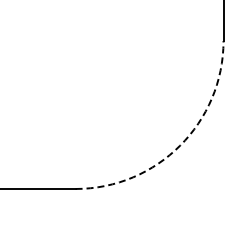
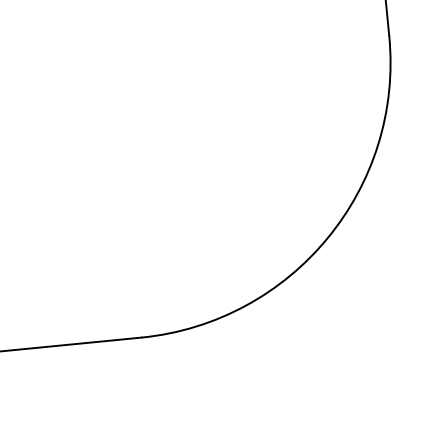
arc: (180, 145) -> (328, 237), dashed -> solid

